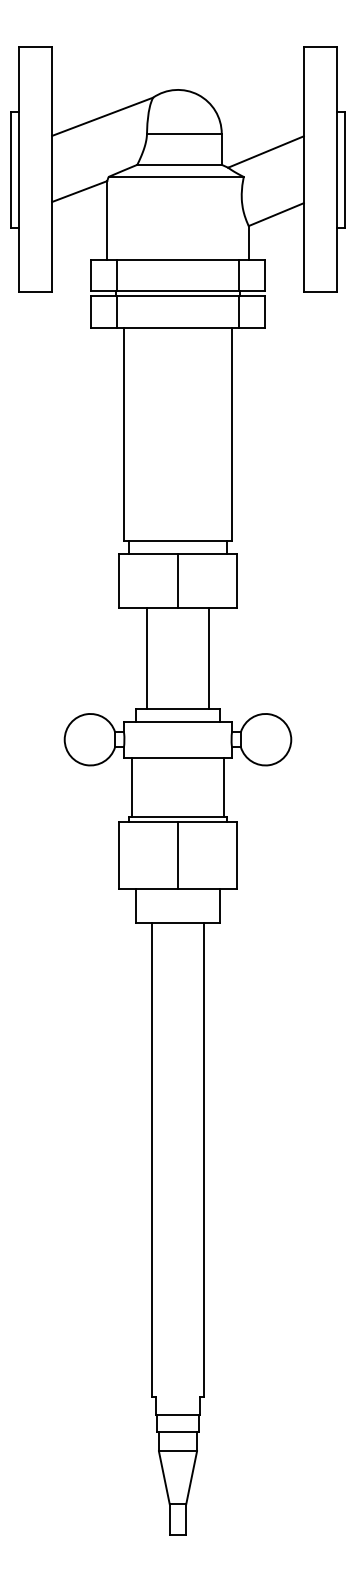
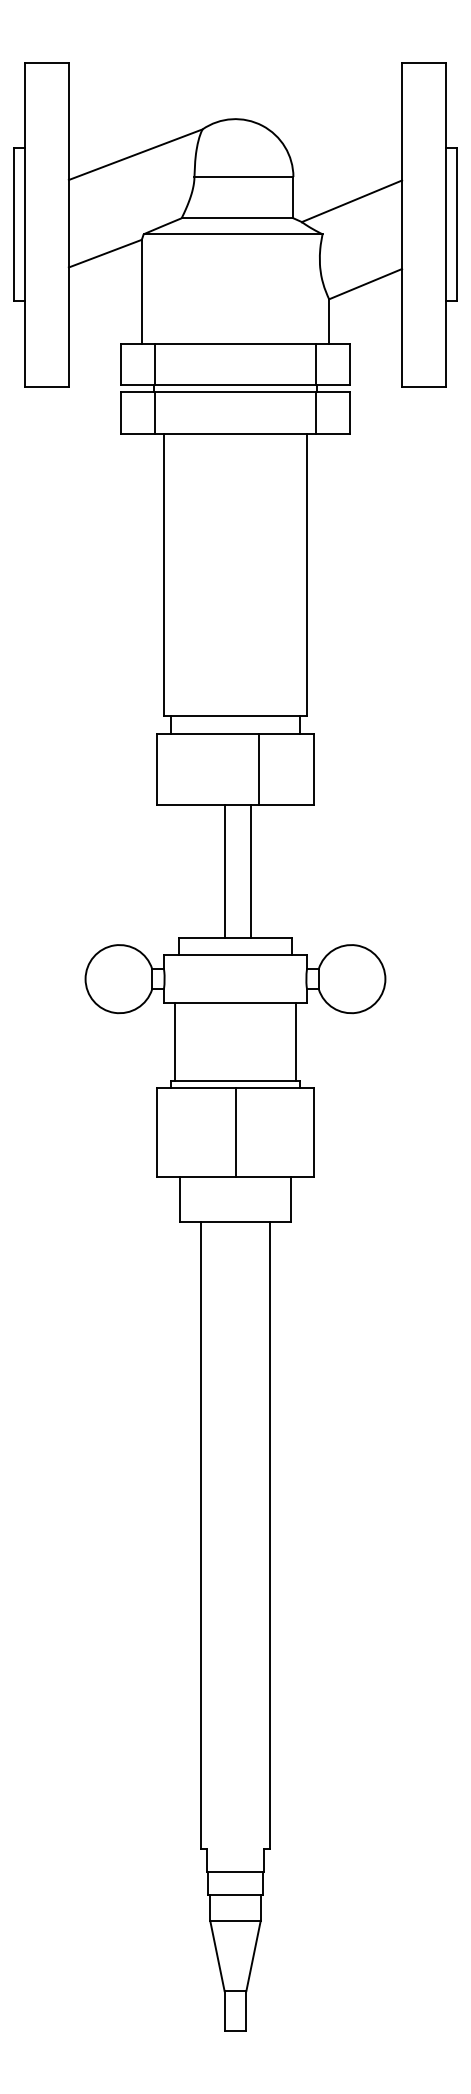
line: (178, 581) -> (259, 769), moved
line: (147, 658) -> (225, 871), moved
line: (208, 658) -> (250, 871), moved

